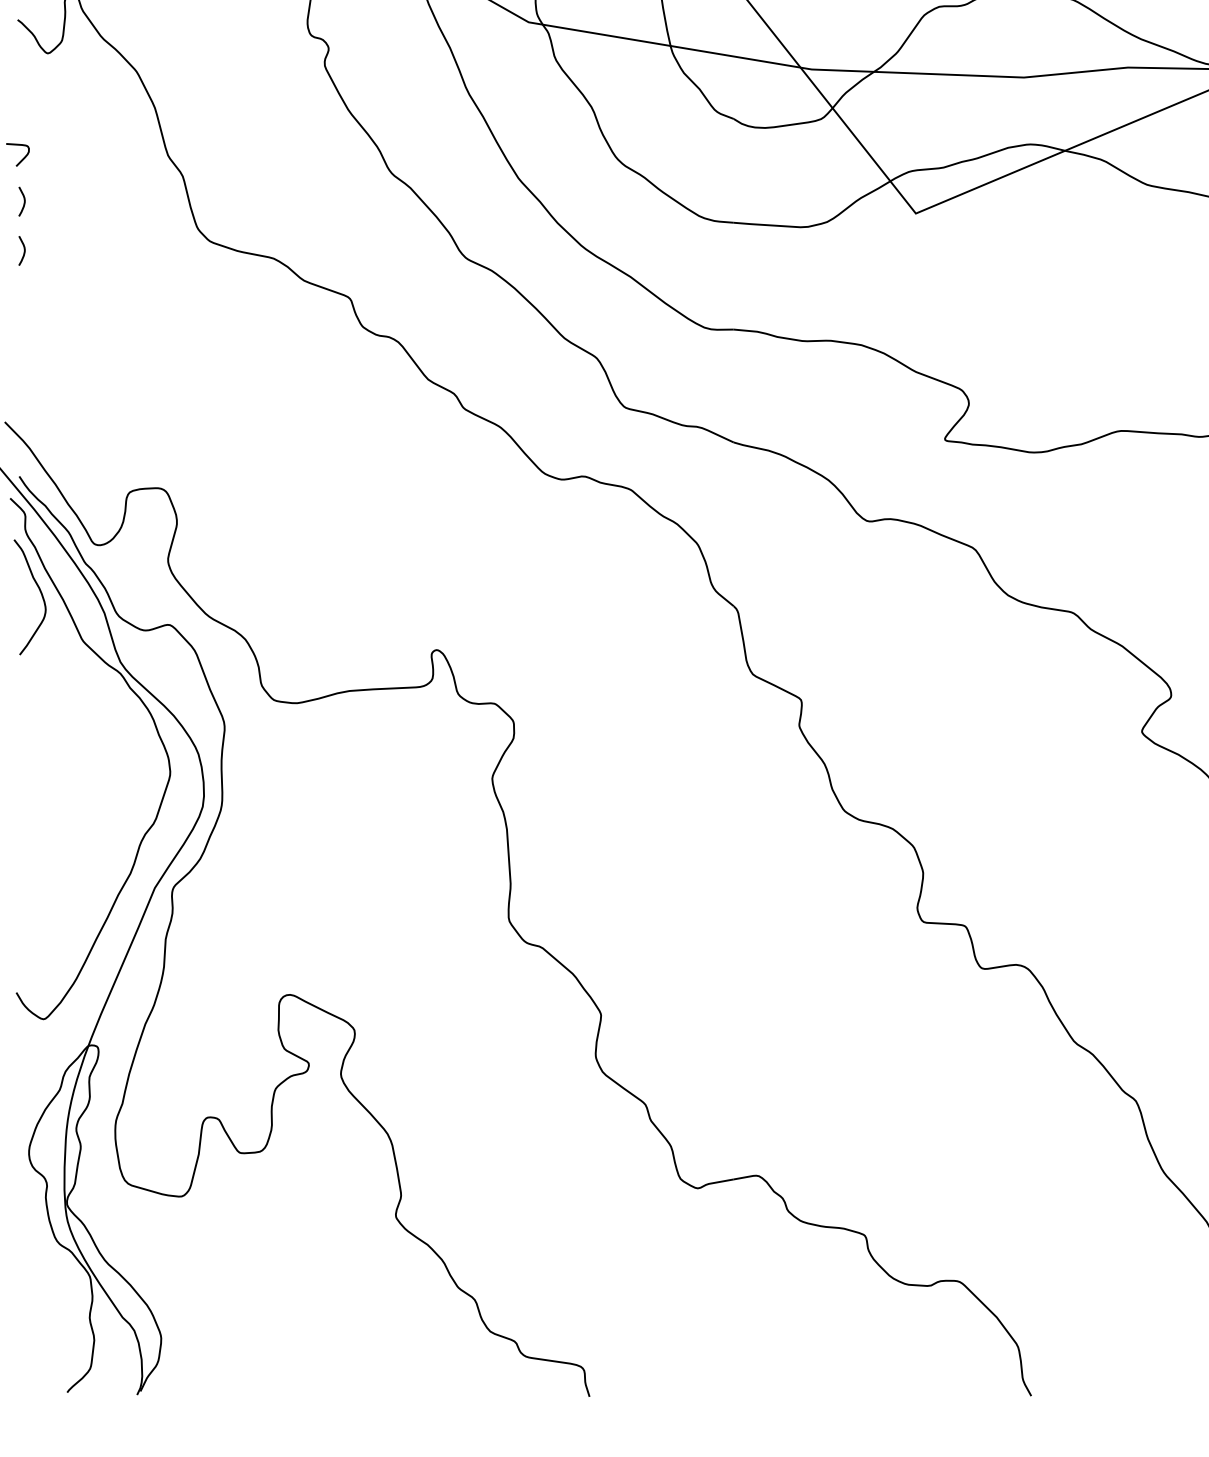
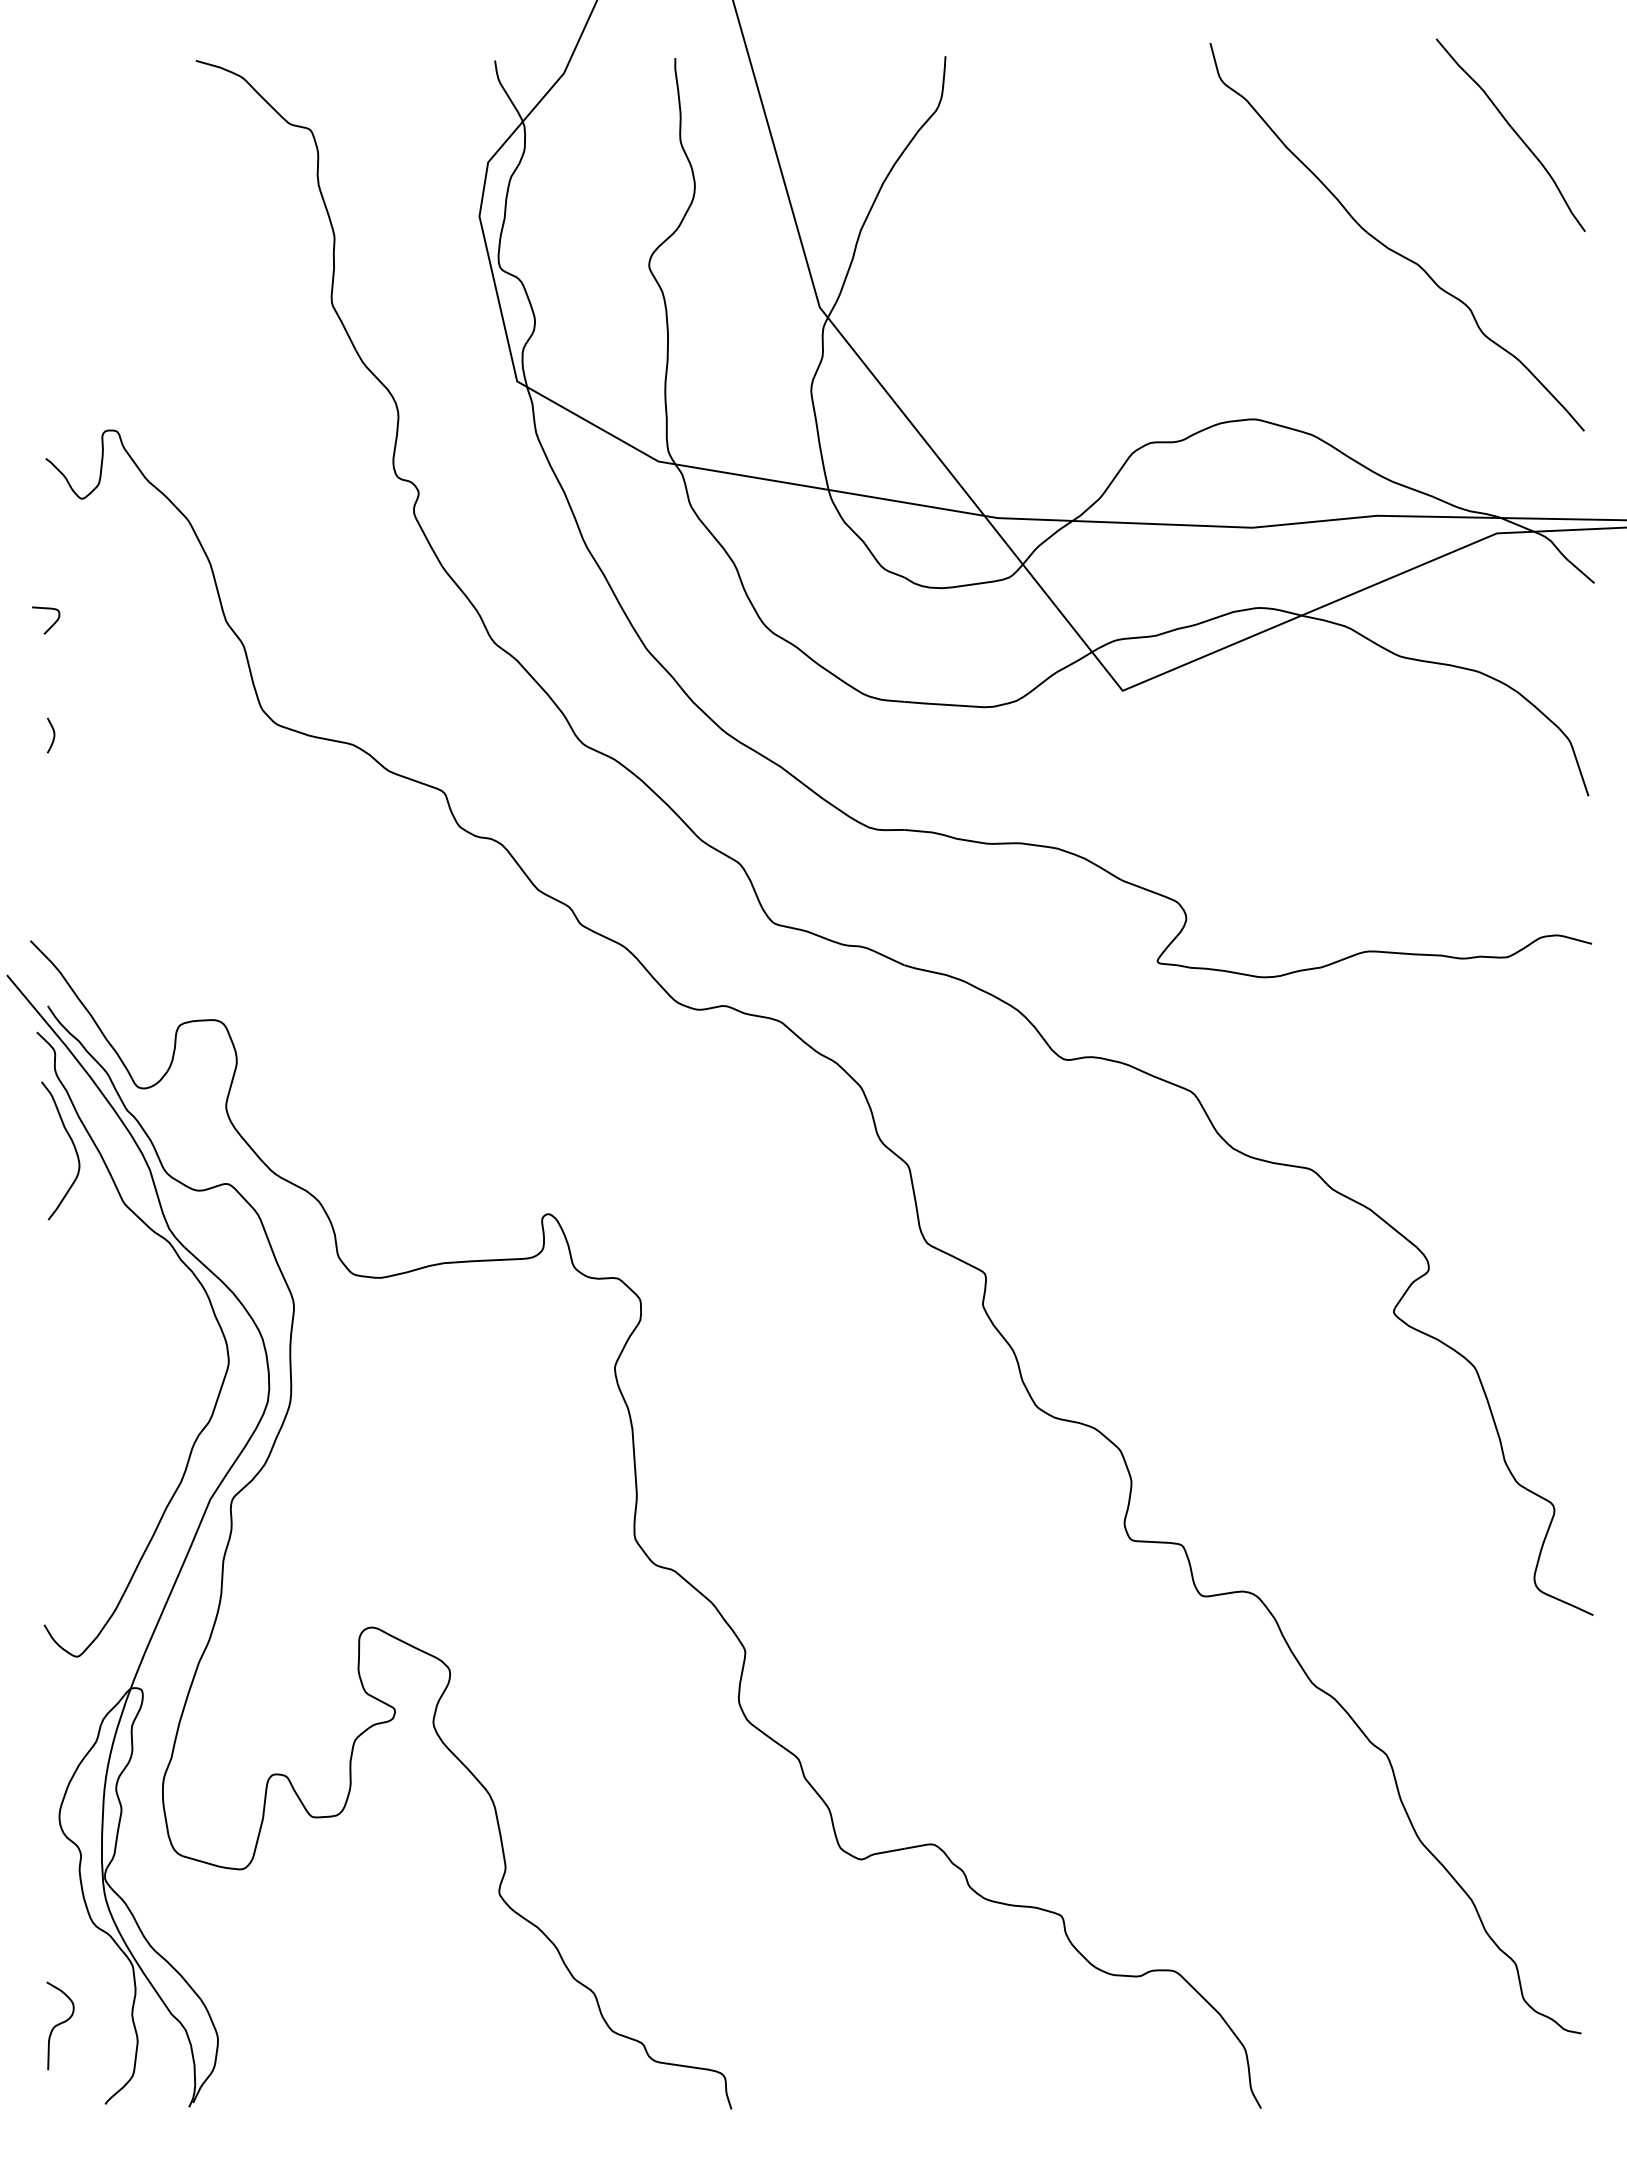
curve: (24, 201) -> (53, 676), removed
curve: (29, 1325) -> (60, 2024), added

